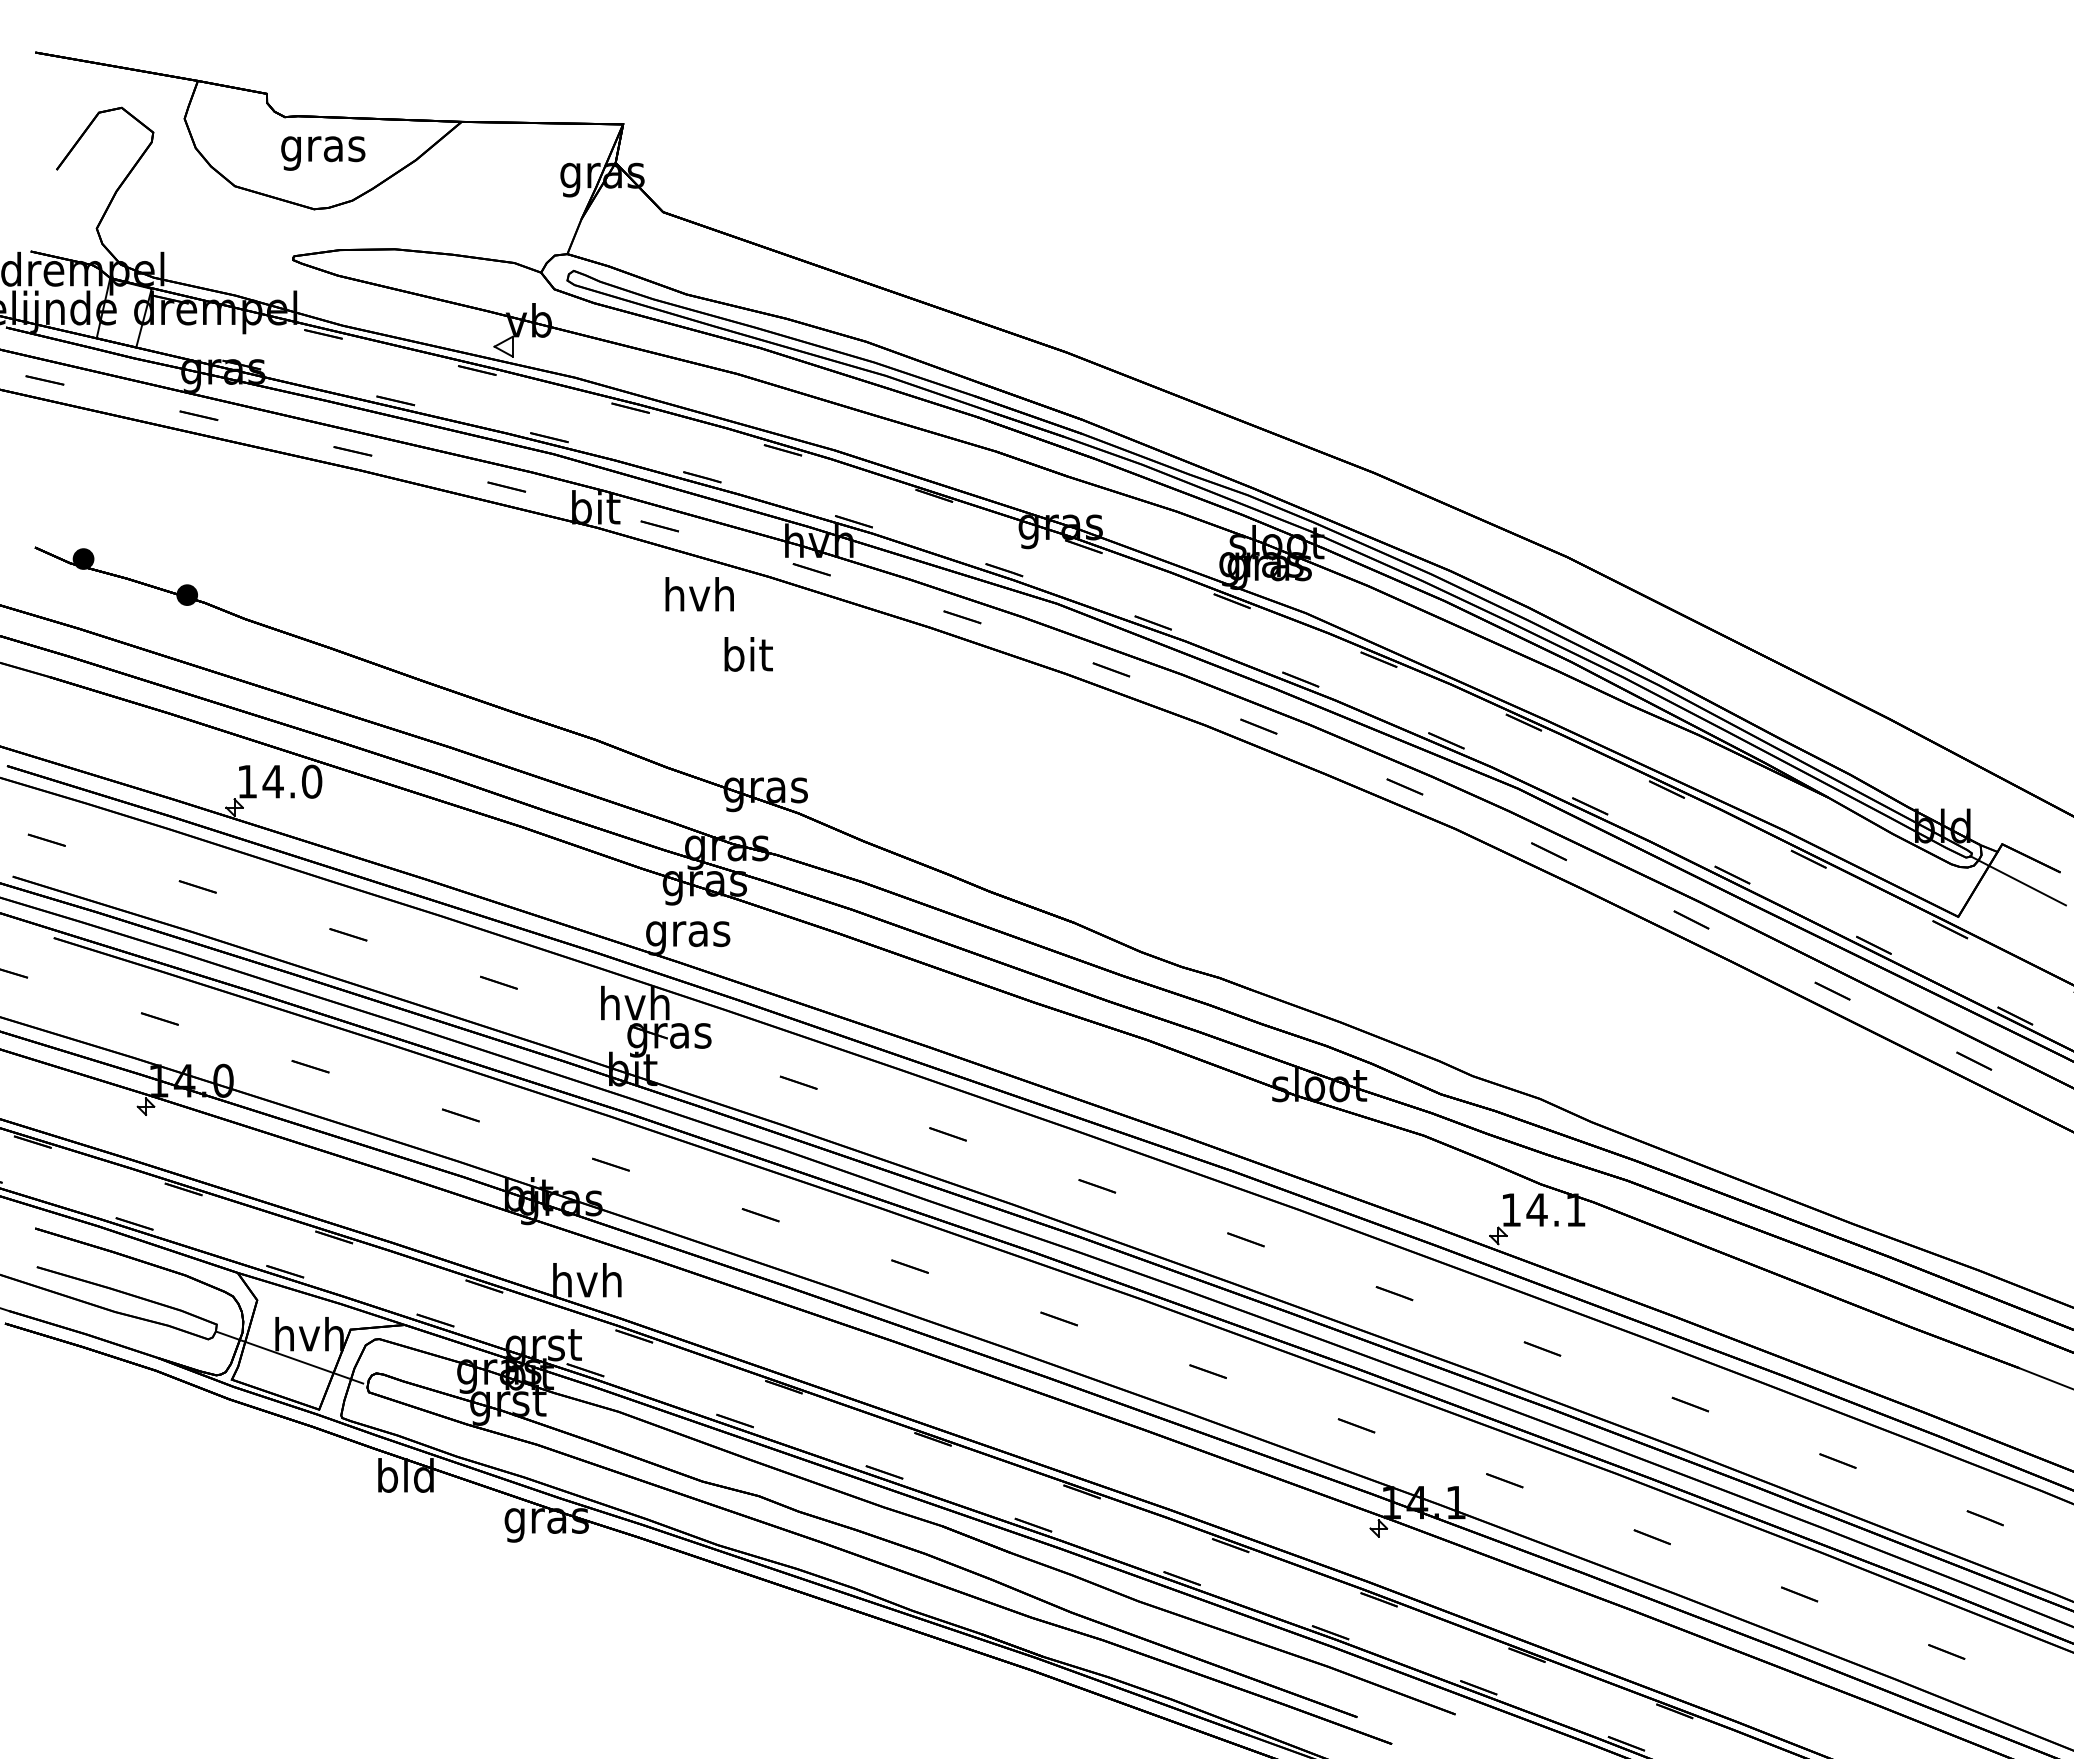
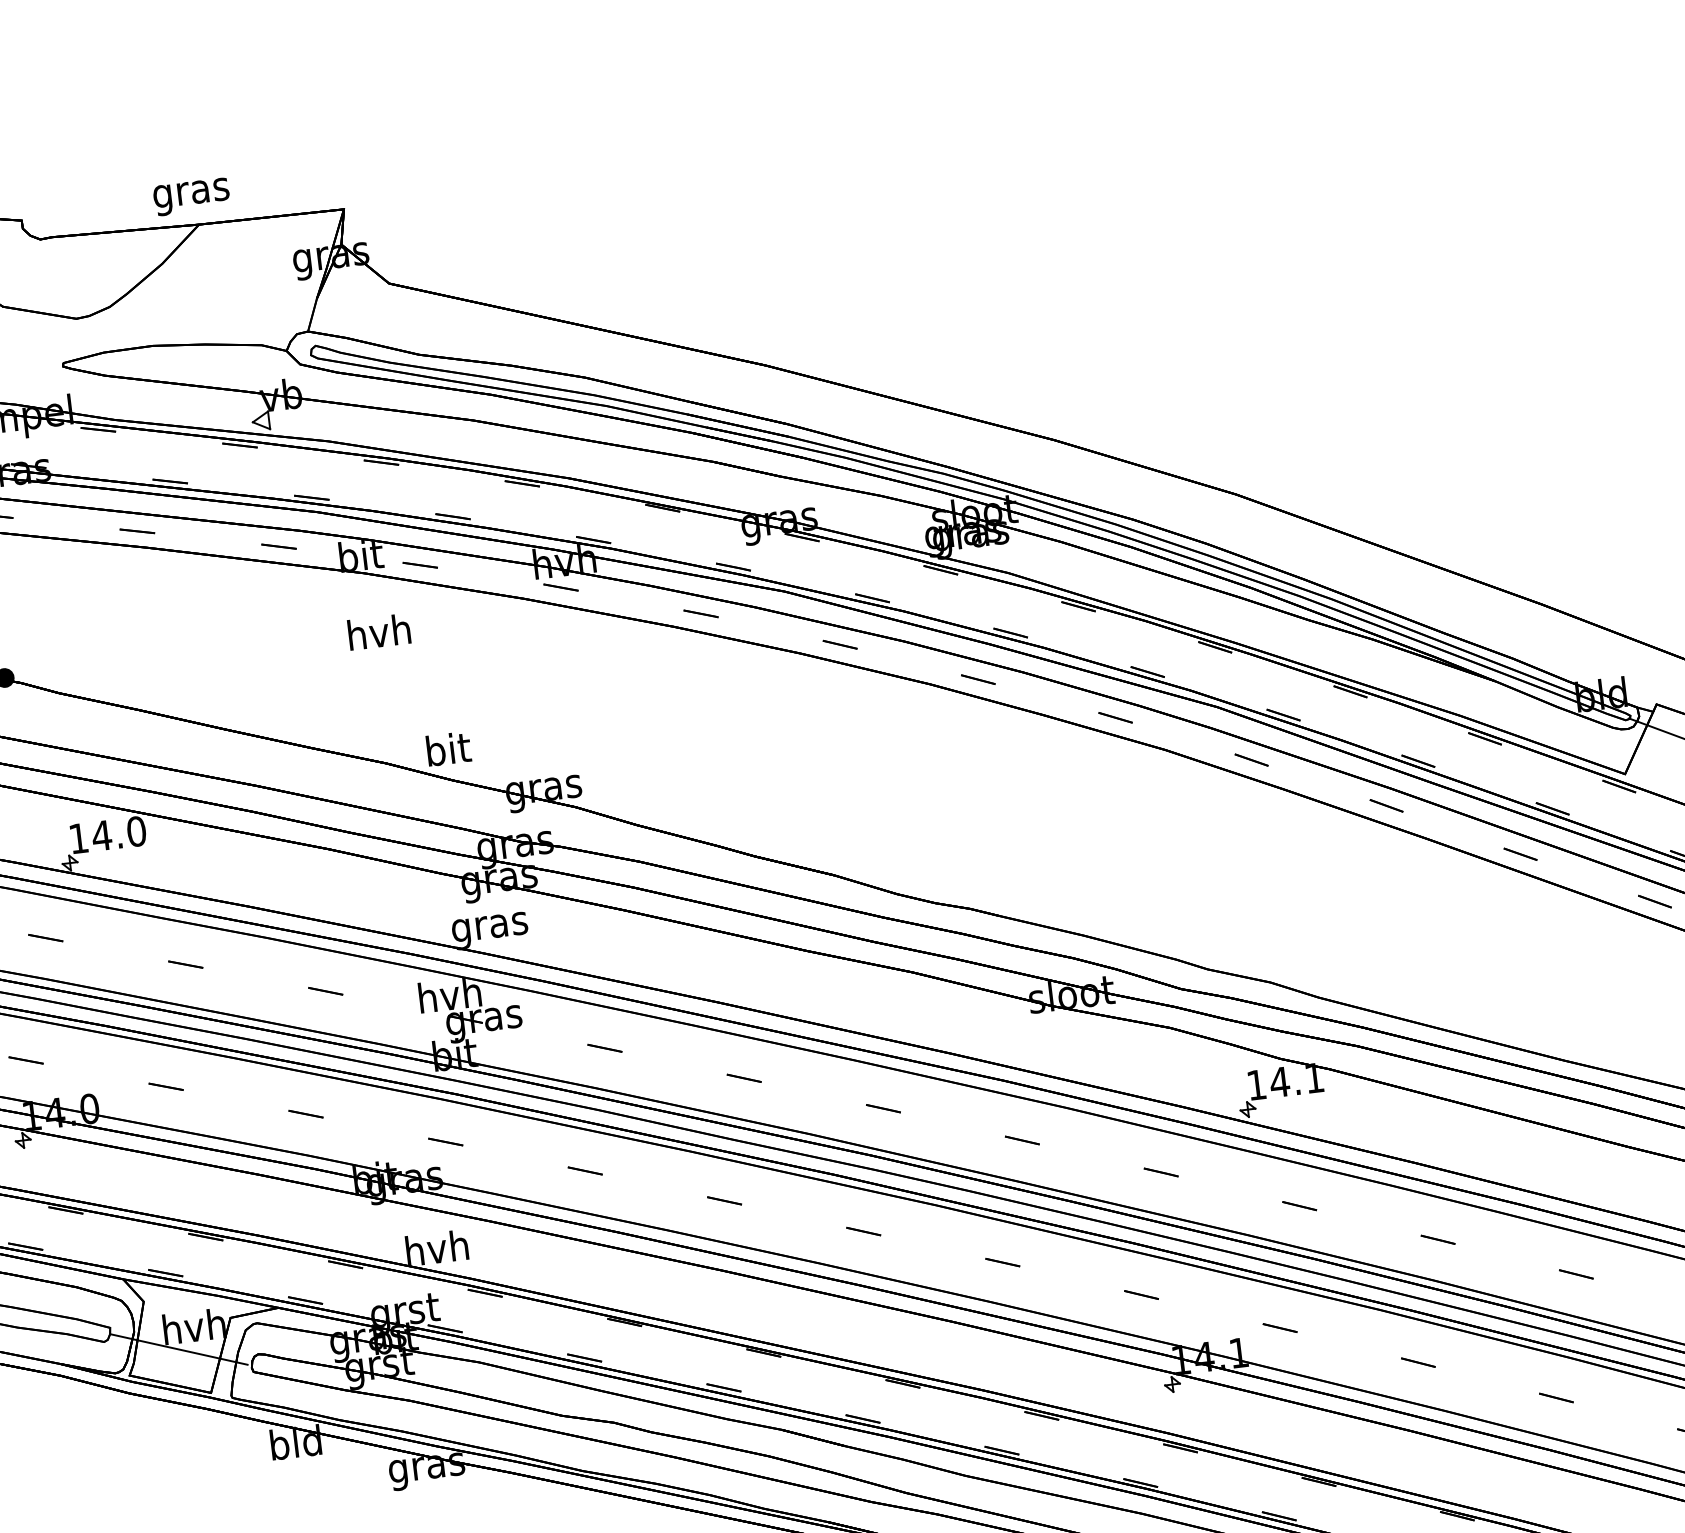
text: (323, 153) -> (191, 196), moved
text: (699, 594) -> (379, 632), moved
text: (748, 654) -> (448, 749), moved

